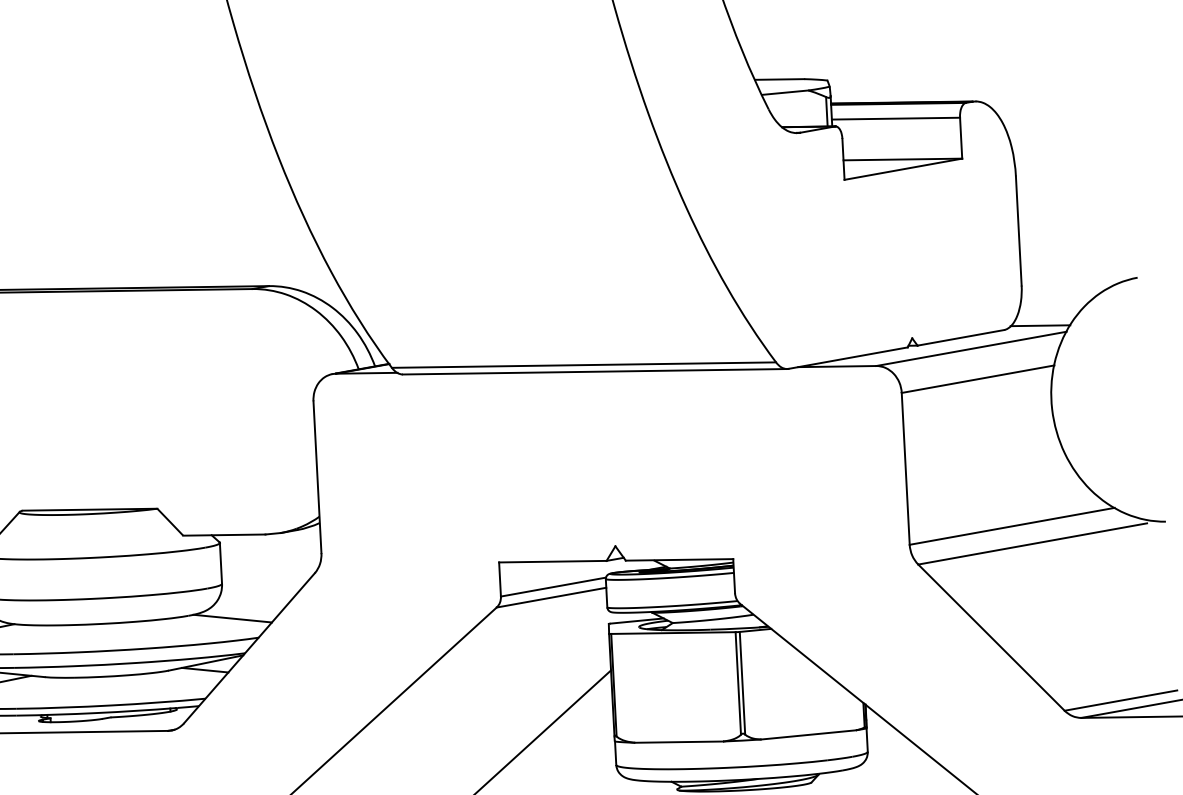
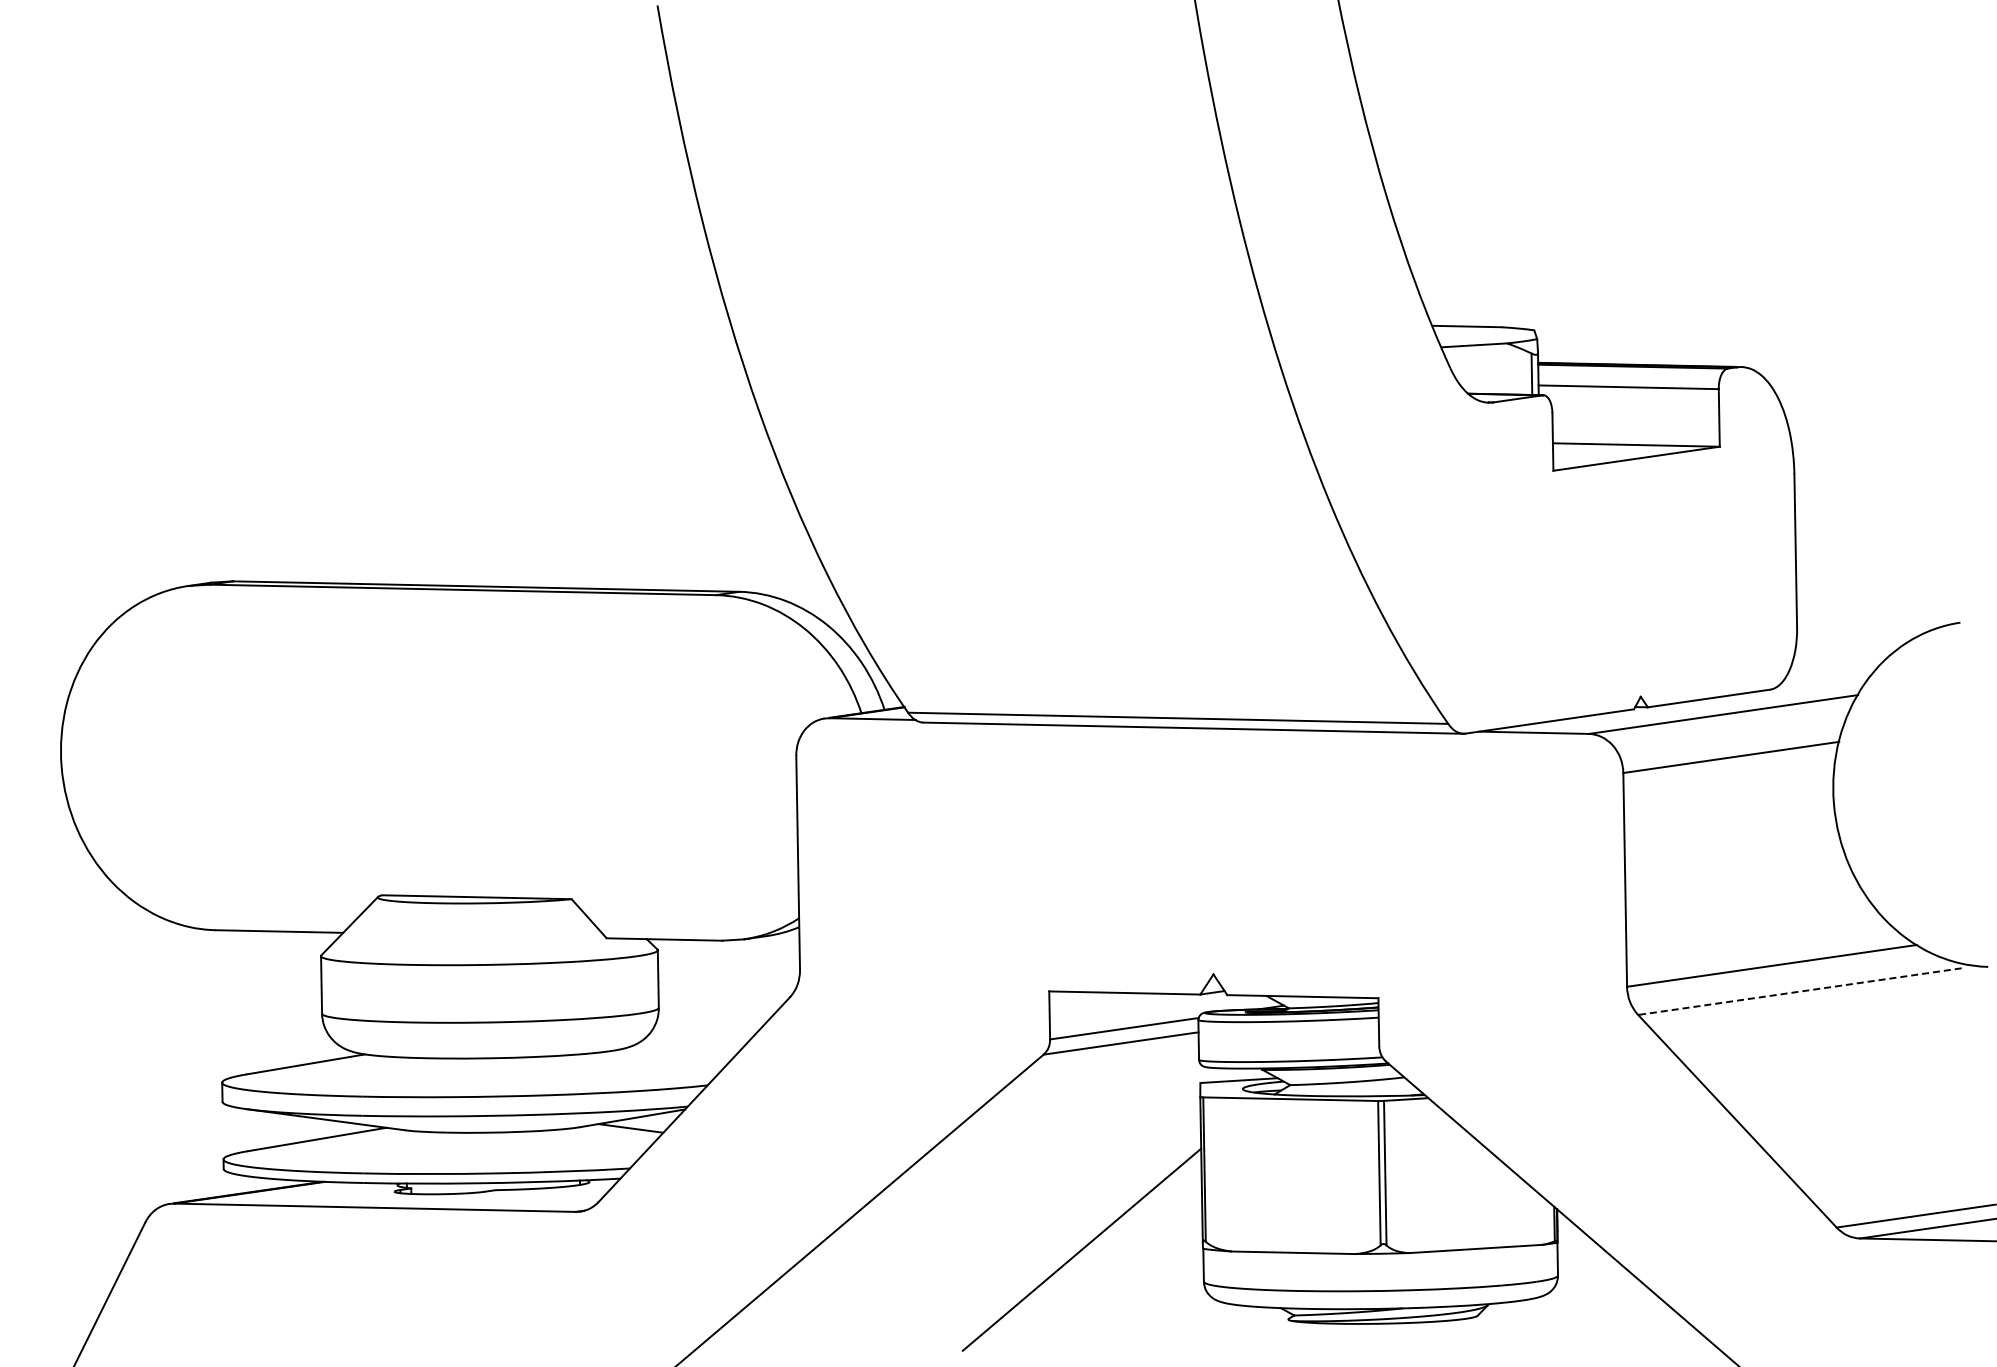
line: (1040, 325) -> (1821, 685), removed
line: (1032, 543) -> (1799, 991), solid -> dashed
line: (232, 618) -> (672, 1057), removed

